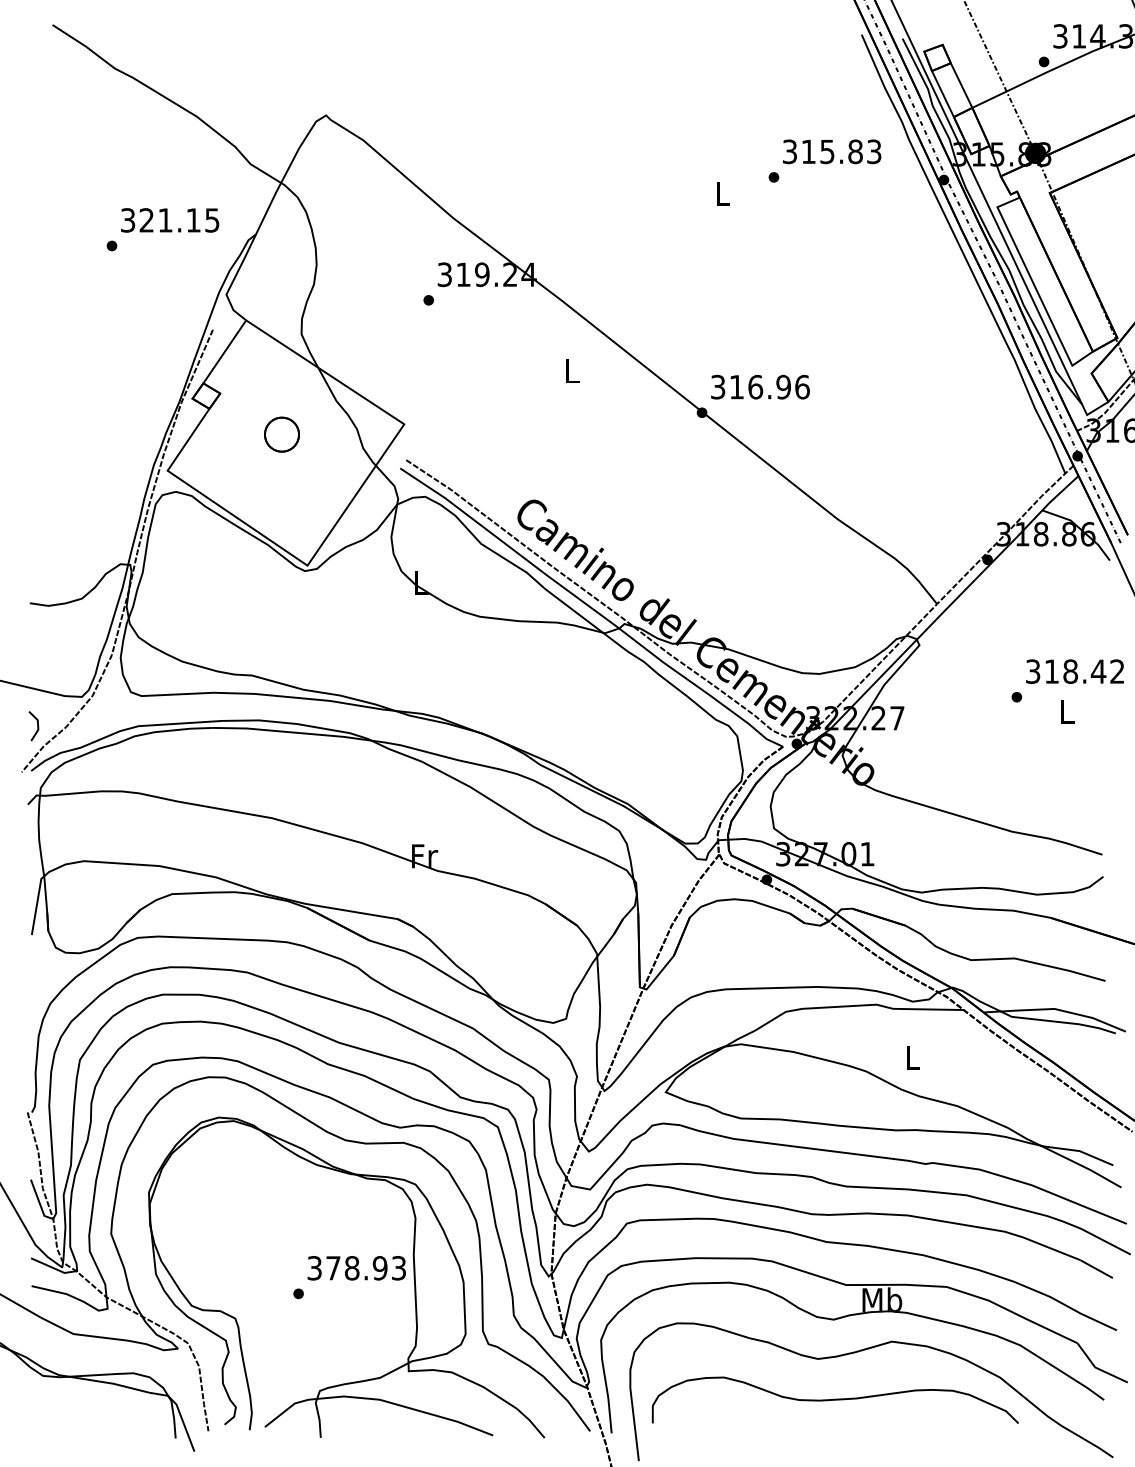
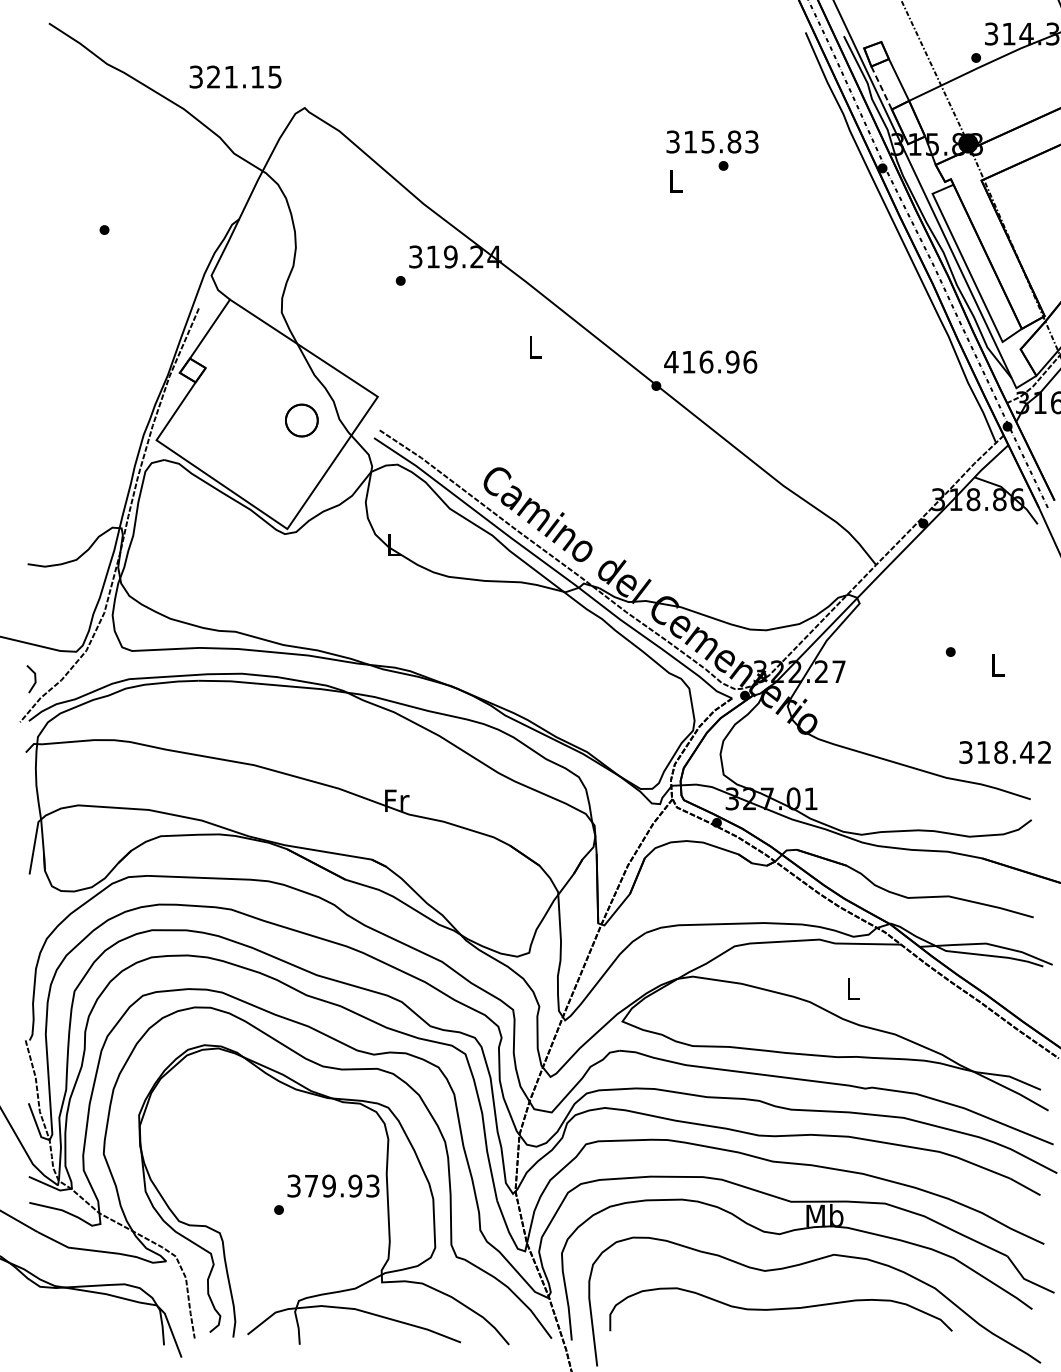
line: (942, 93) -> (881, 87), solid -> dashed
text: (832, 151) -> (712, 141), moved
text: (170, 220) -> (235, 77), moved
text: (717, 386) -> (670, 361), 316.96 -> 416.96
part: (281, 434) -> (301, 420), moved
text: (1074, 671) -> (1004, 752), moved
text: (351, 1268) -> (328, 1186), 378.93 -> 379.93

